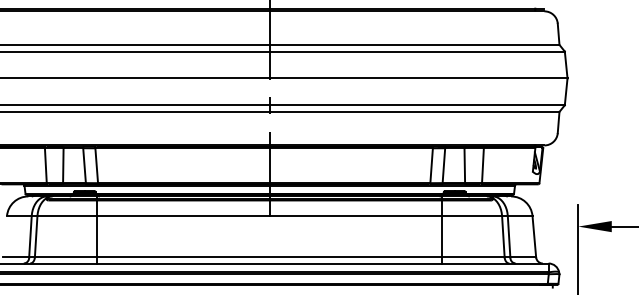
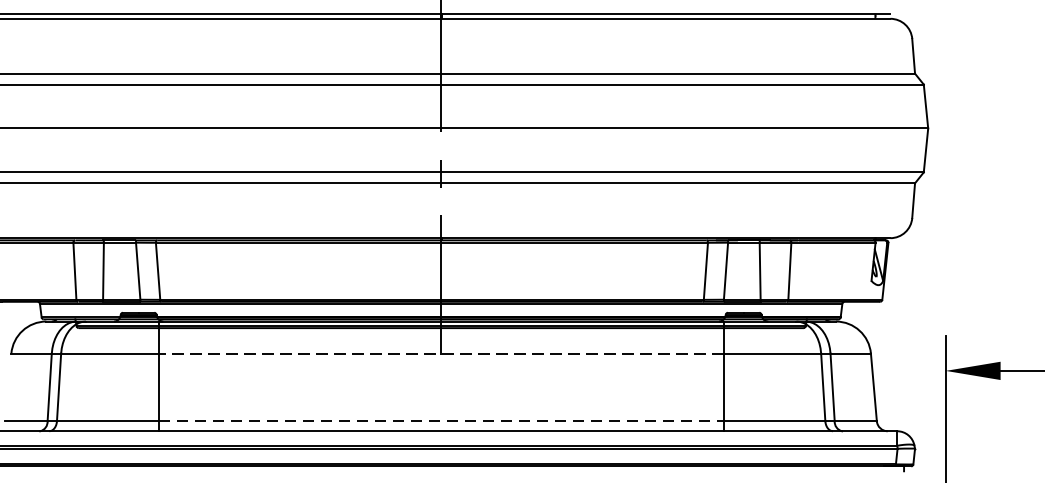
line: (269, 216) -> (440, 354), solid -> dashed
line: (269, 257) -> (440, 421), solid -> dashed

